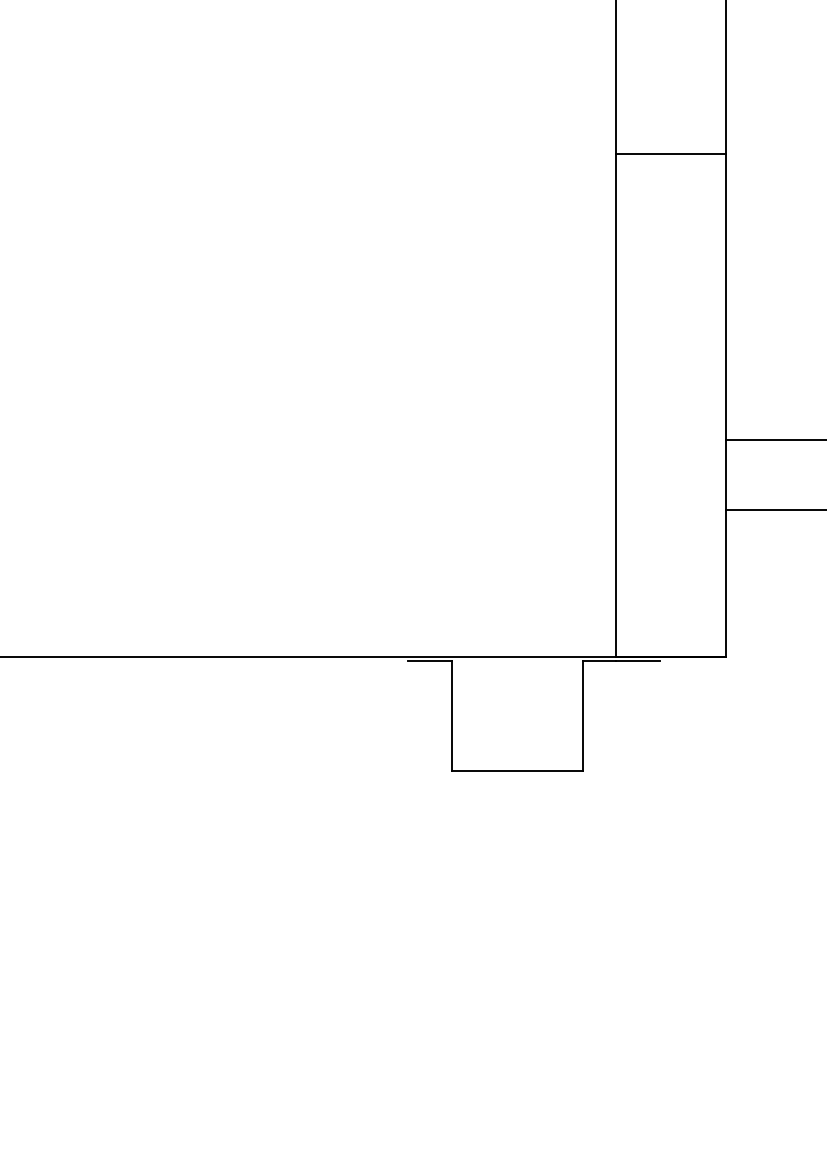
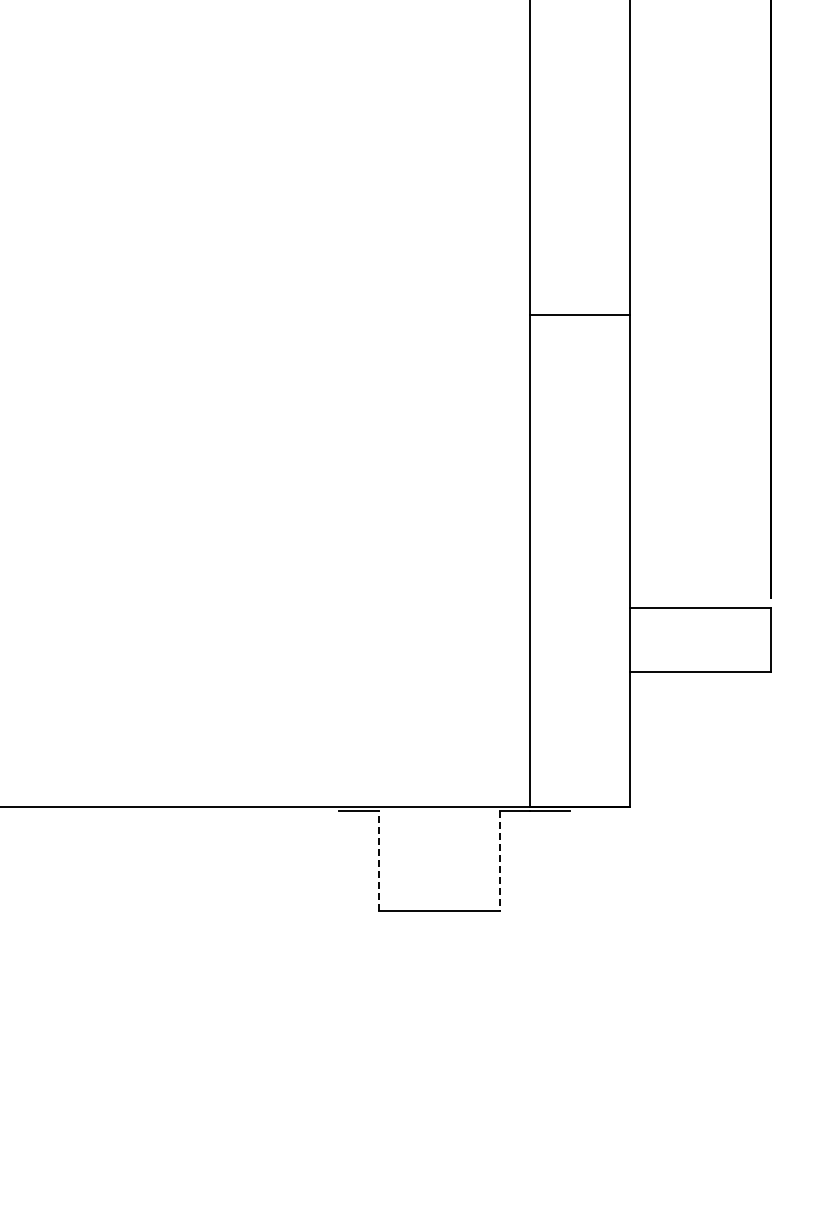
line: (670, 153) -> (579, 314), moved
line: (451, 715) -> (378, 860), solid -> dashed
line: (583, 717) -> (499, 861), solid -> dashed

